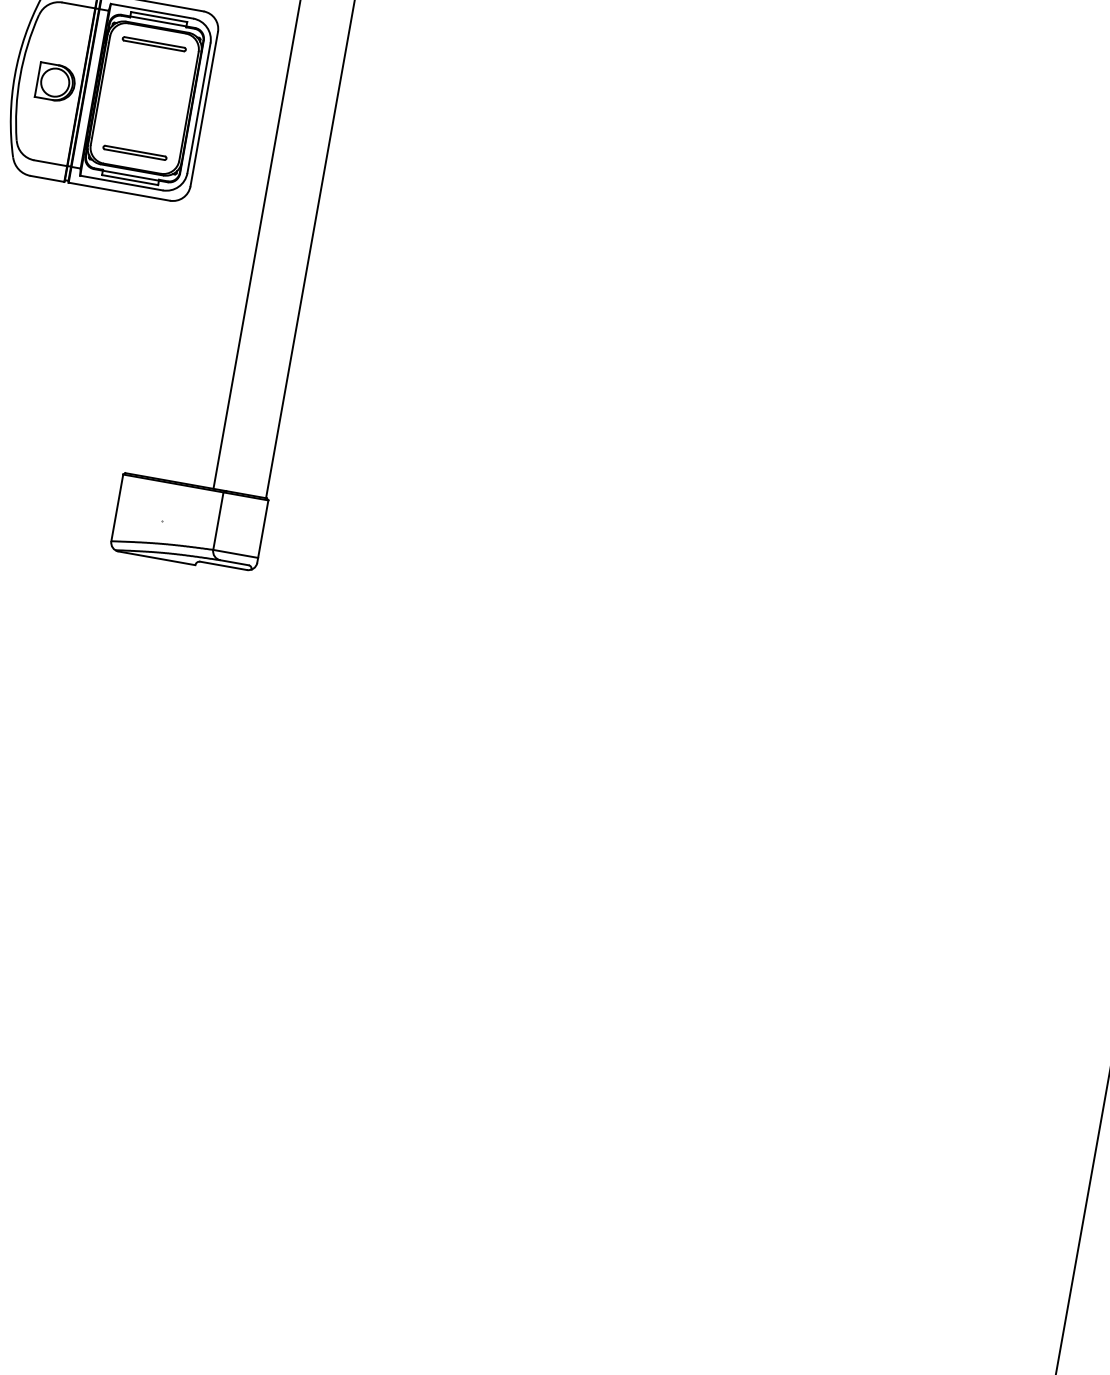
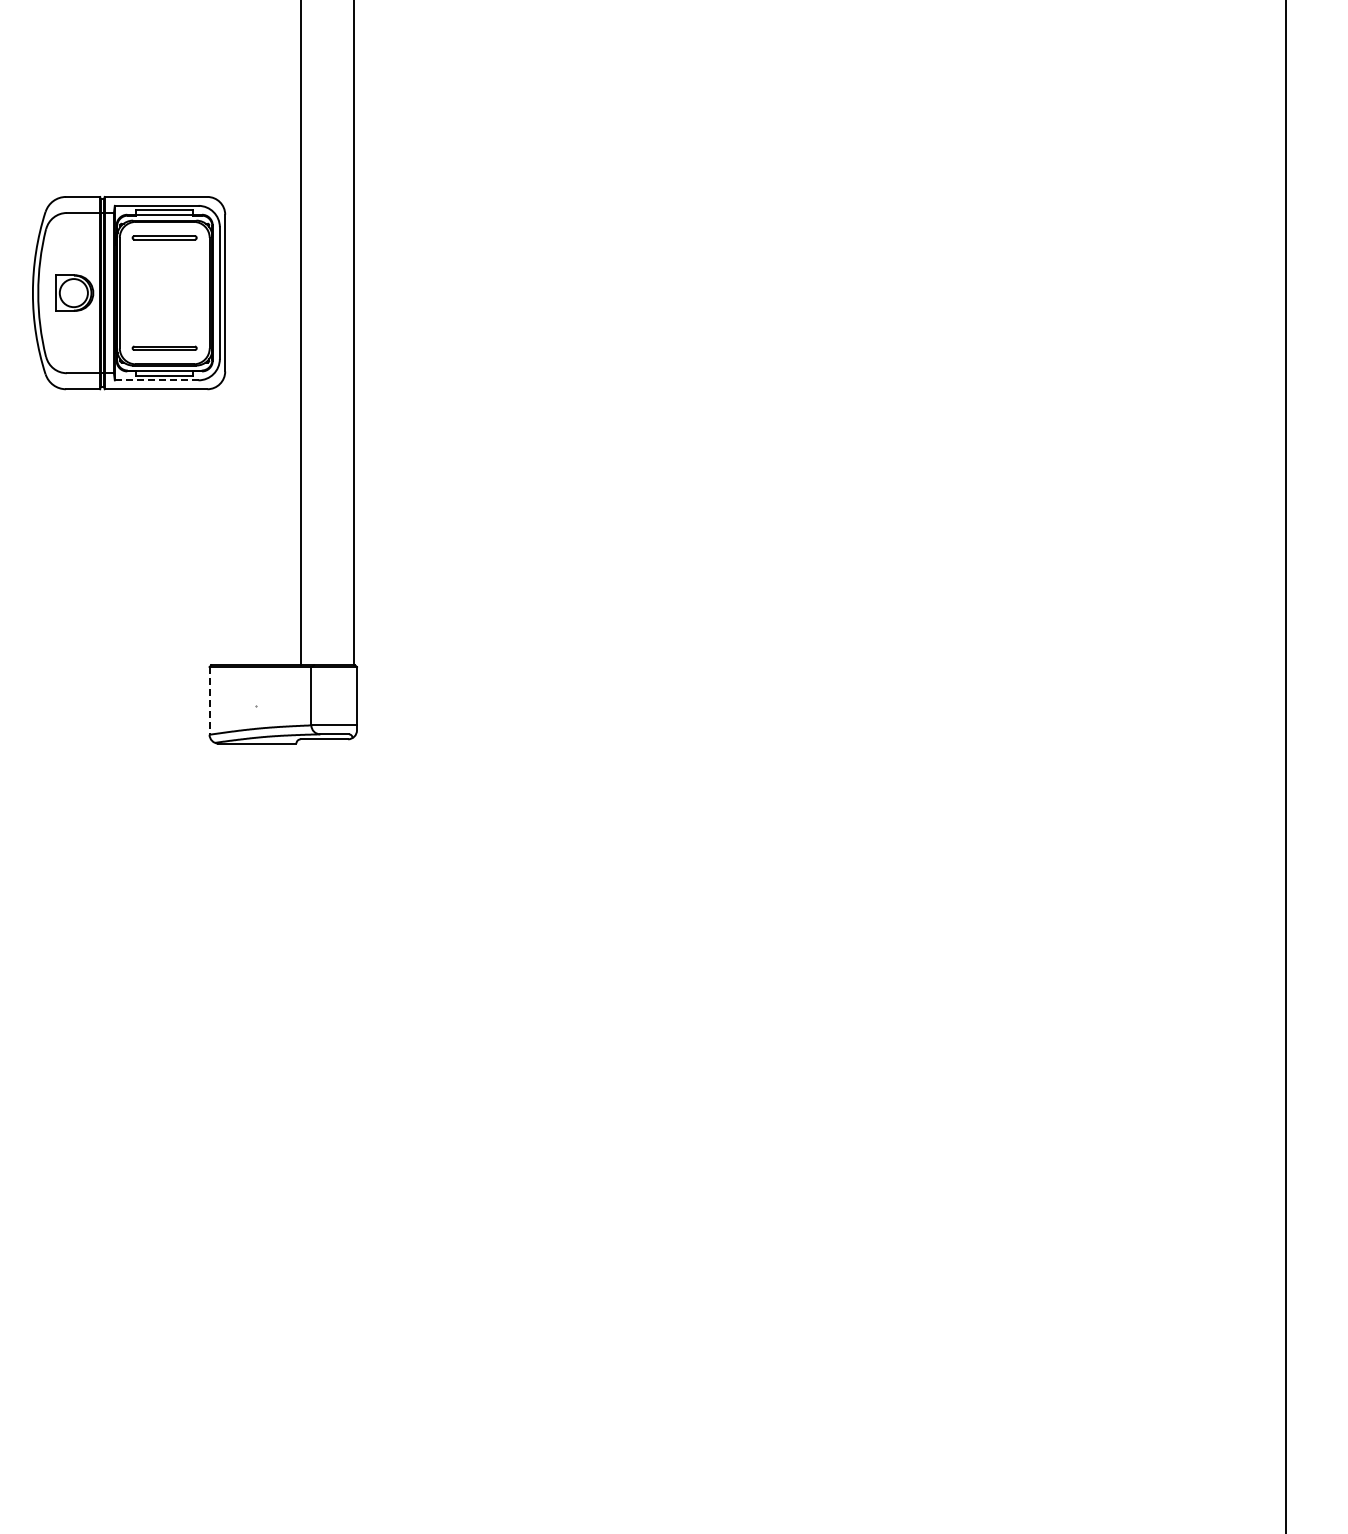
line: (121, 183) -> (156, 380), solid -> dashed
line: (117, 507) -> (209, 700), solid -> dashed

